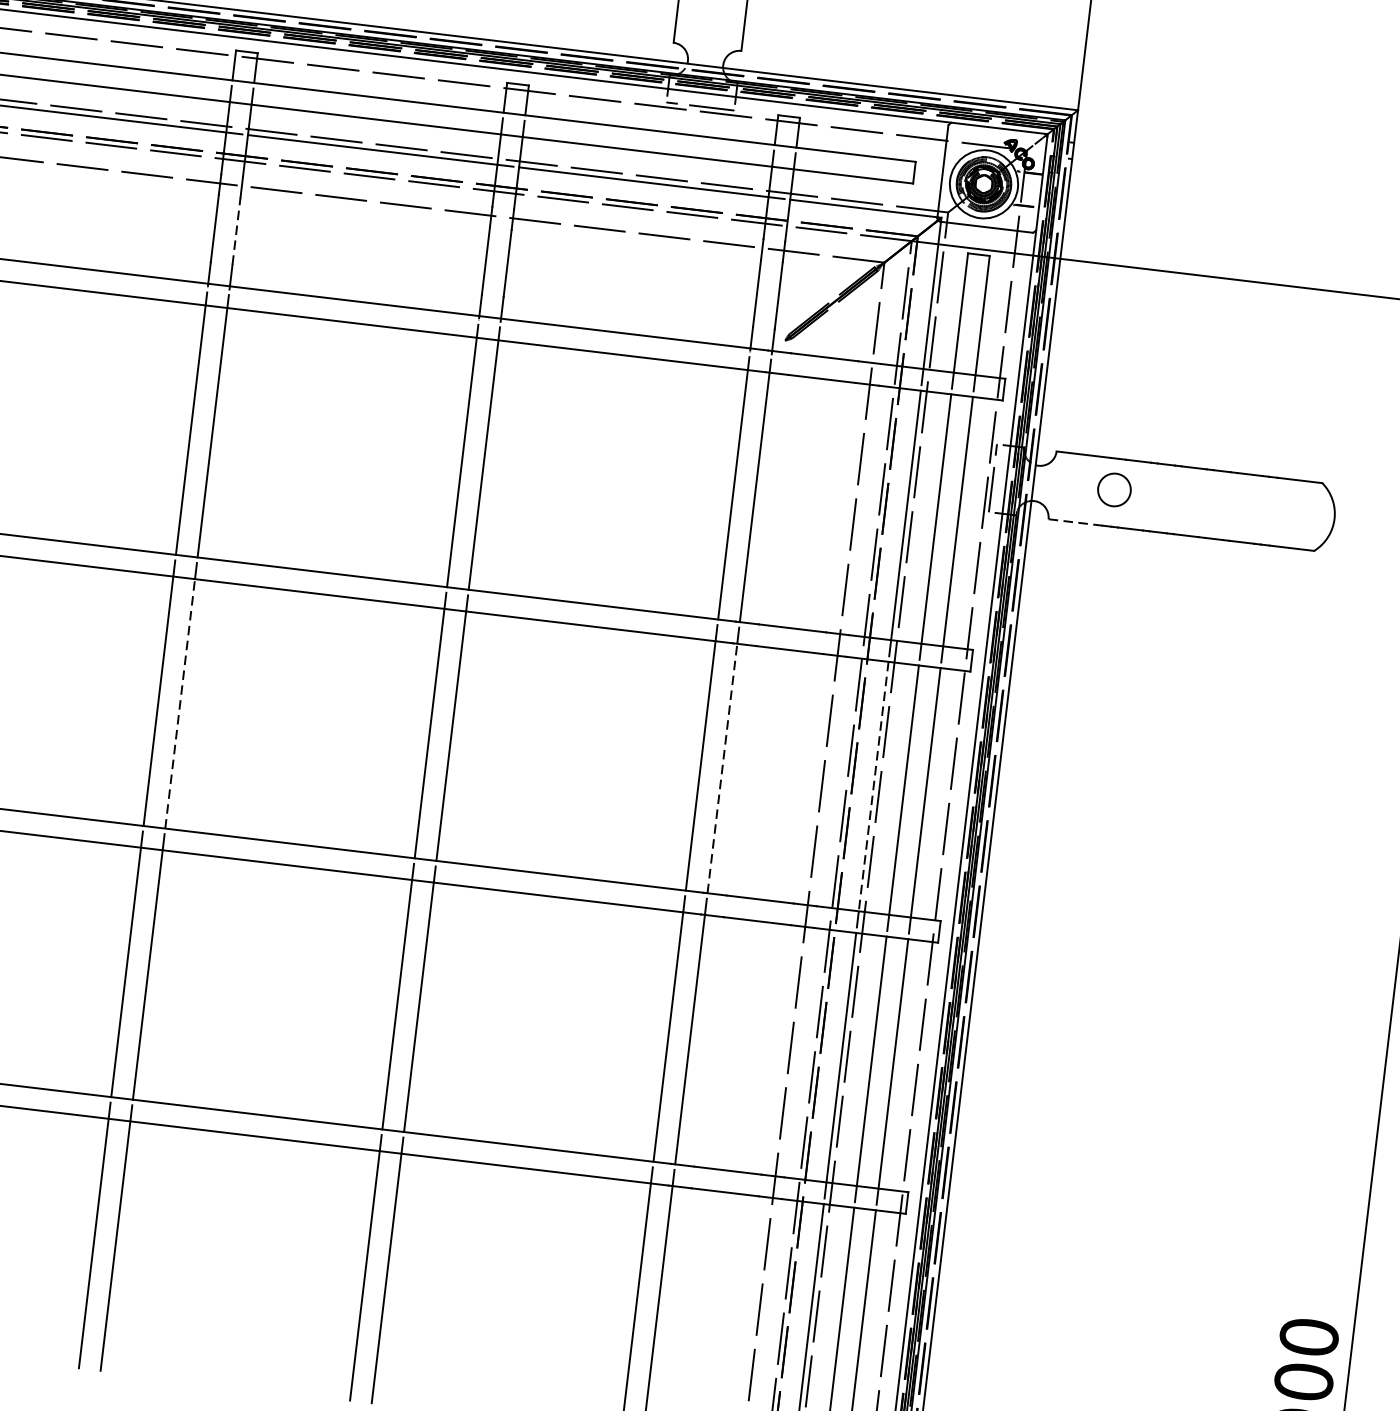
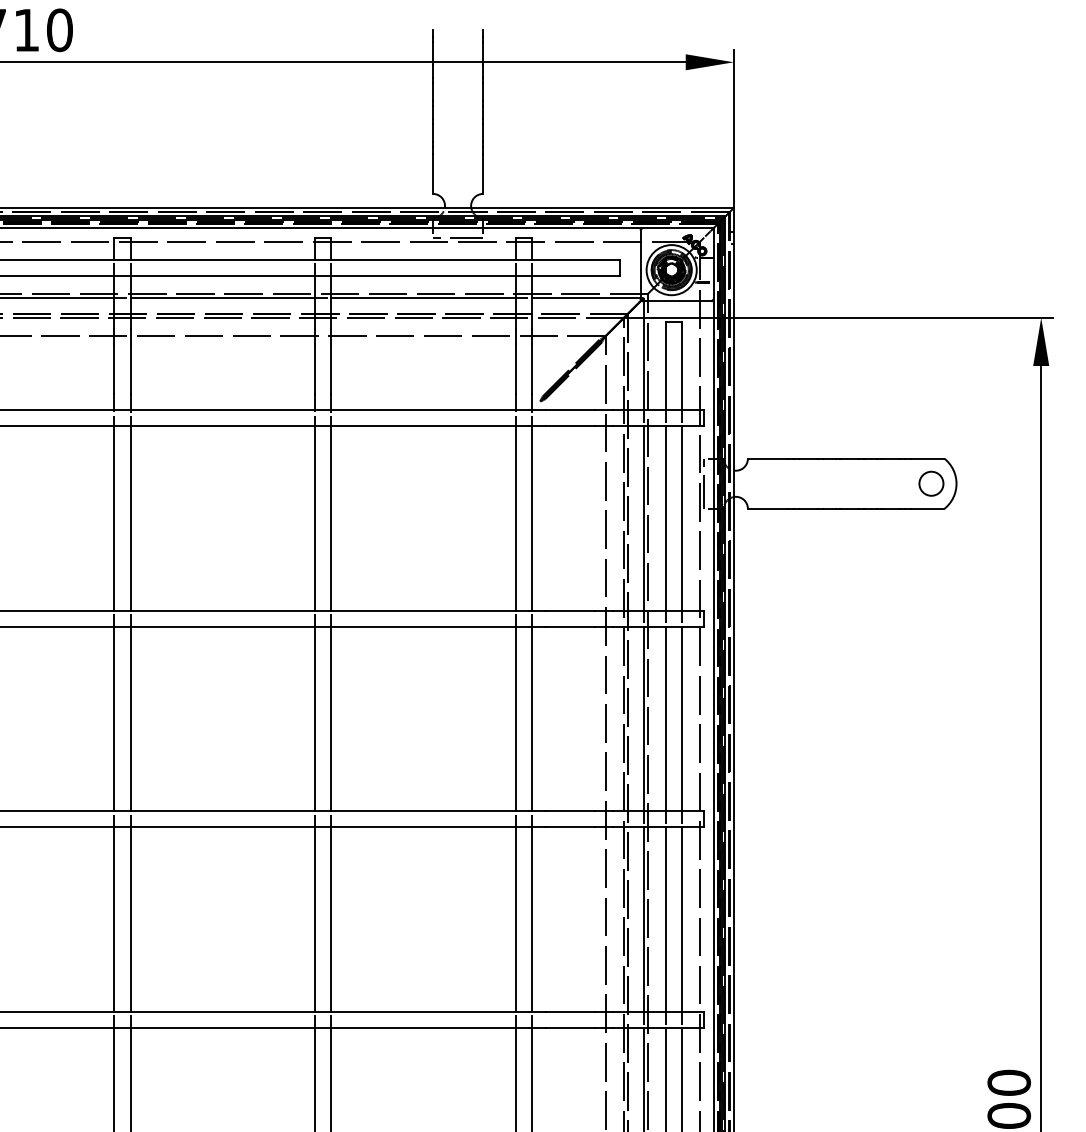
line: (236, 231) -> (130, 369), dashed -> solid
circle: (1114, 489) -> (931, 483), moved
line: (1075, 521) -> (767, 508), dashed -> solid
line: (180, 703) -> (130, 718), dashed -> solid
line: (722, 767) -> (531, 718), dashed -> solid
line: (873, 787) -> (643, 719), dashed -> solid

